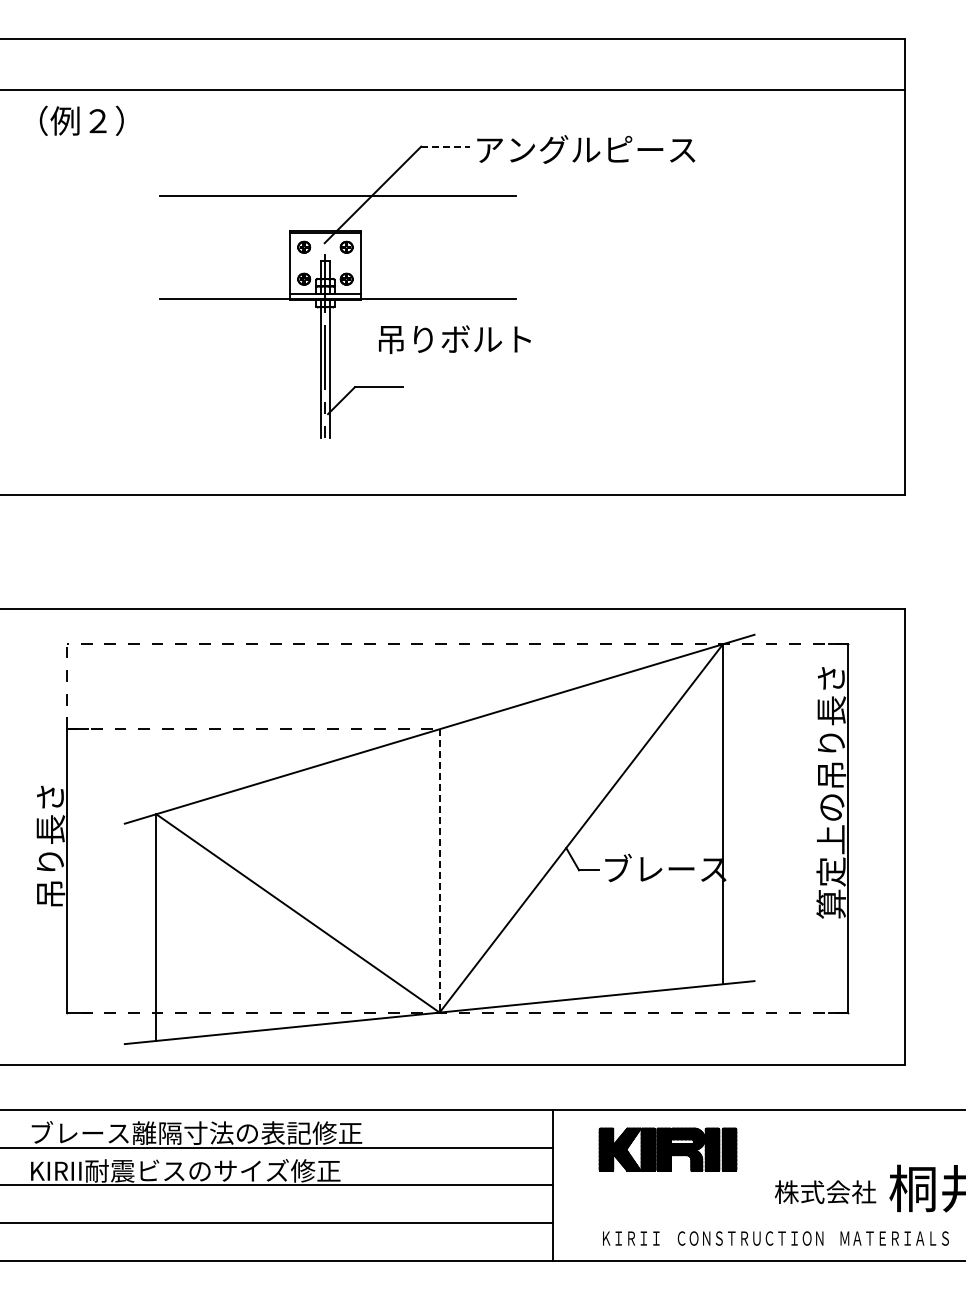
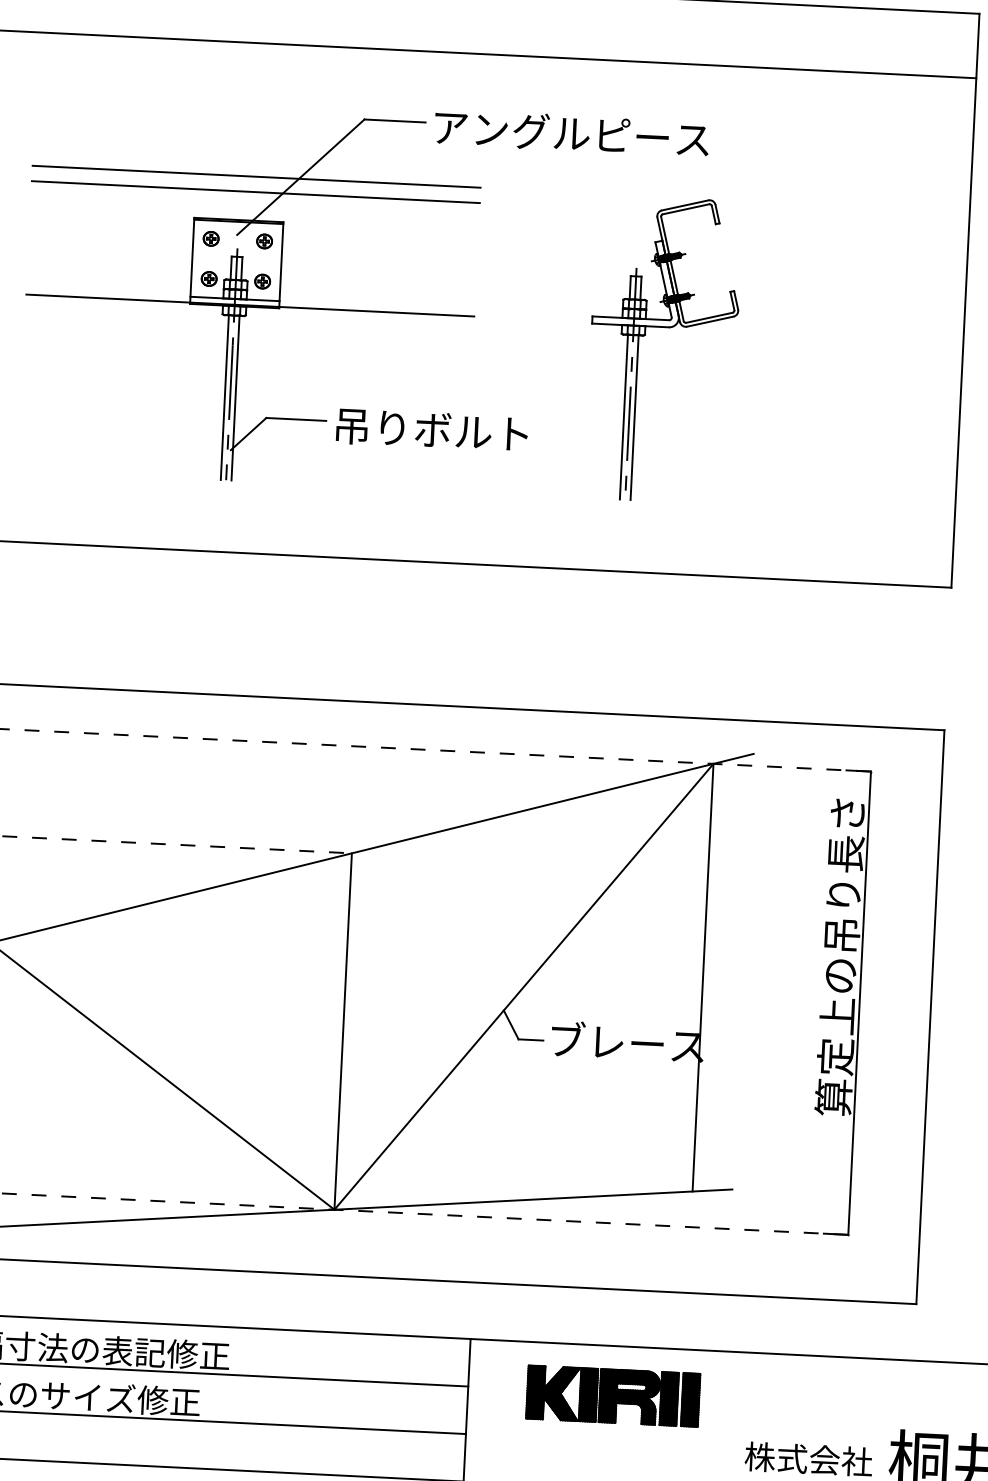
line: (445, 146) -> (395, 120), dashed -> solid
line: (337, 208) -> (255, 192), added
part: (667, 300) -> (664, 328), added
text: (454, 339) -> (431, 430), moved
line: (439, 870) -> (343, 1030), dashed -> solid

